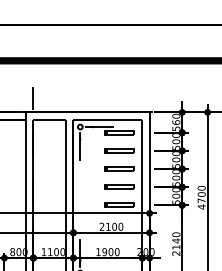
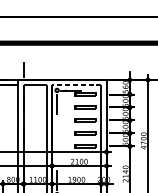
line: (107, 119) -> (76, 85), solid -> dashed

